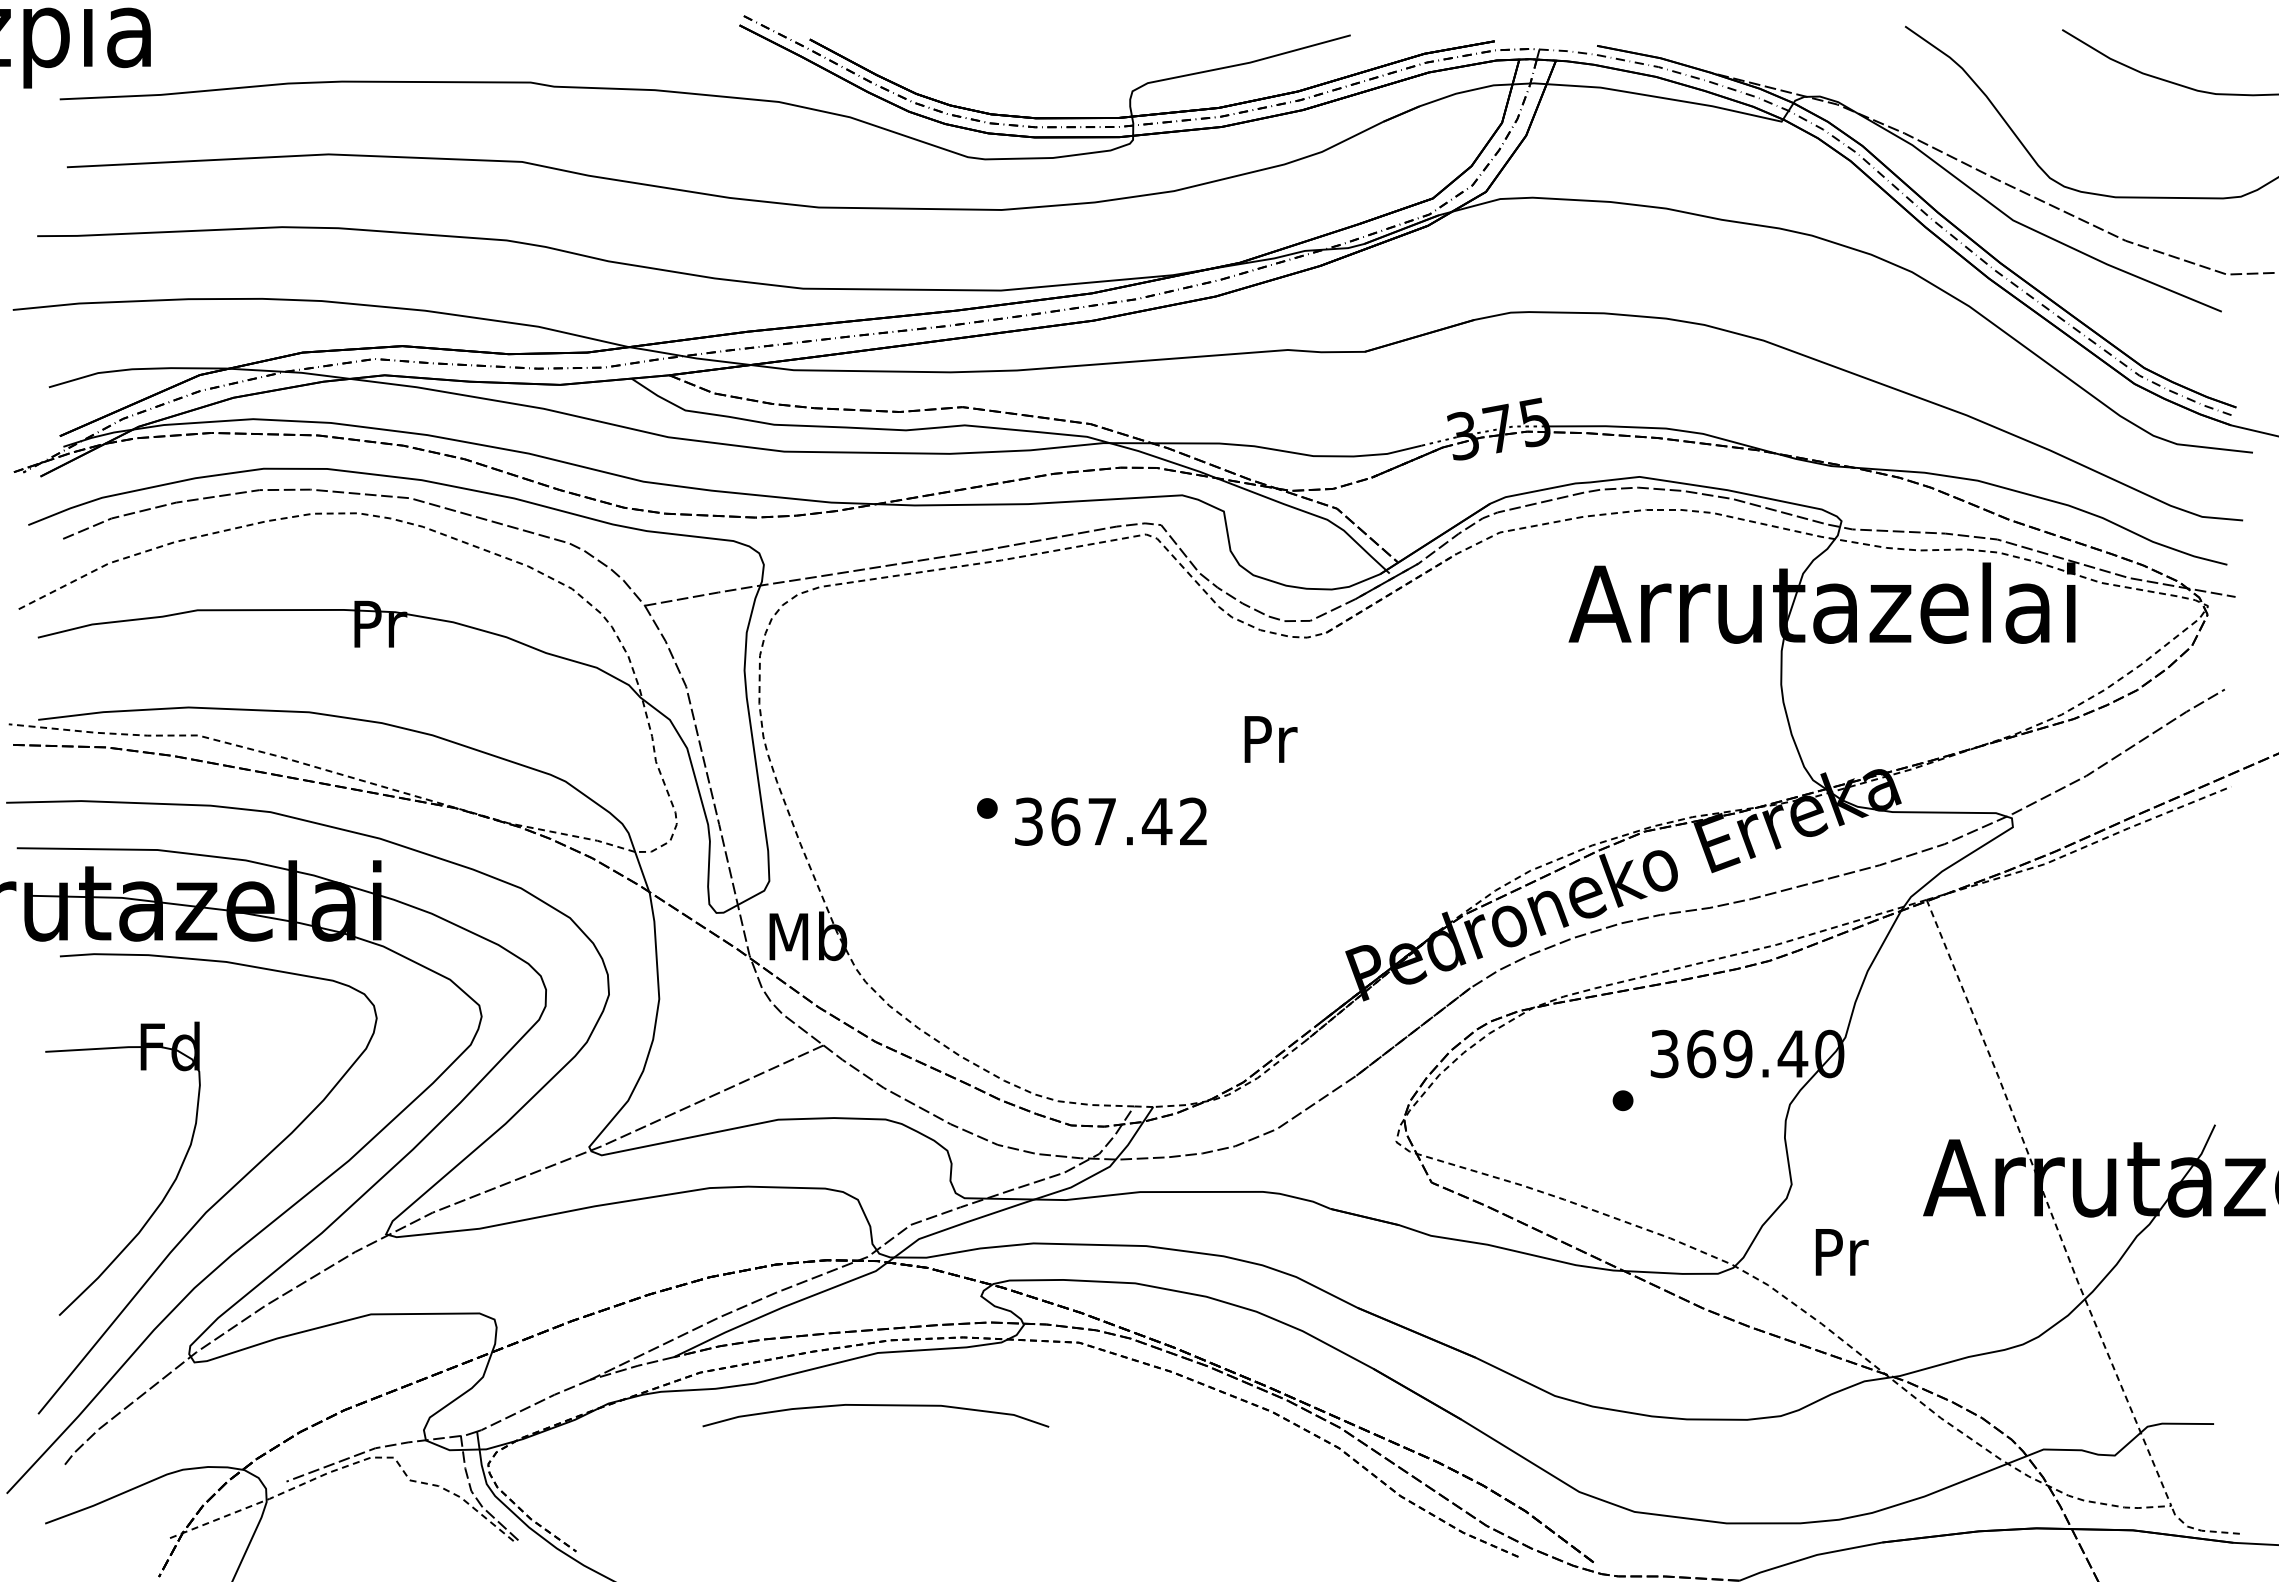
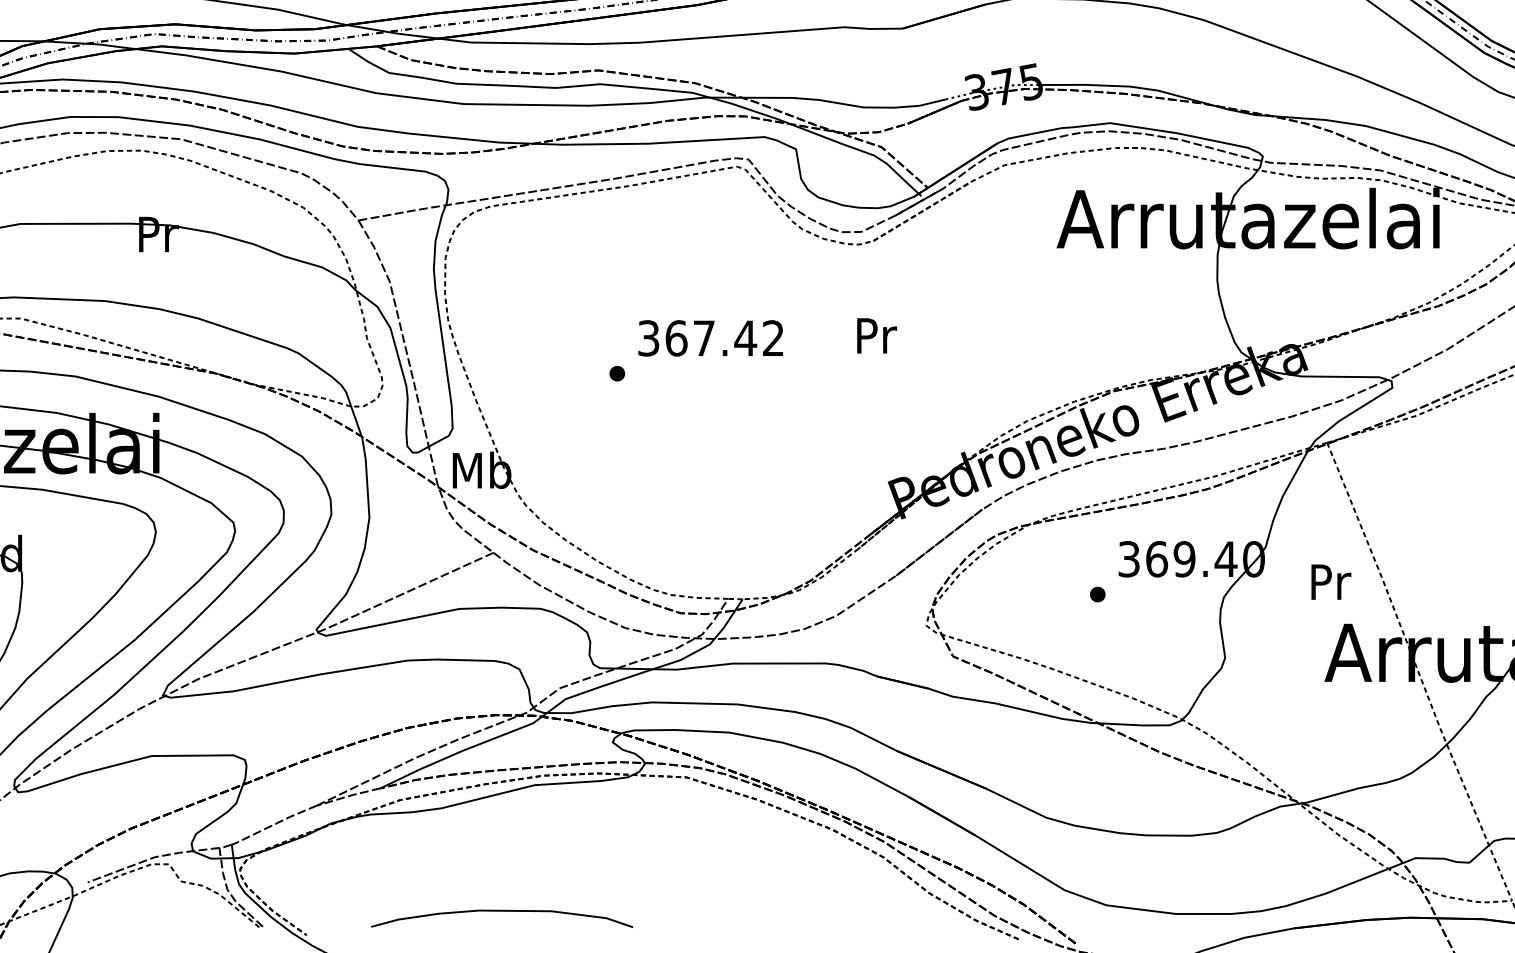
text: (1270, 739) -> (876, 335), moved
text: (1110, 821) -> (710, 338), moved
text: (1841, 1252) -> (1330, 582), moved
curve: (876, 1406) -> (502, 911), moved

